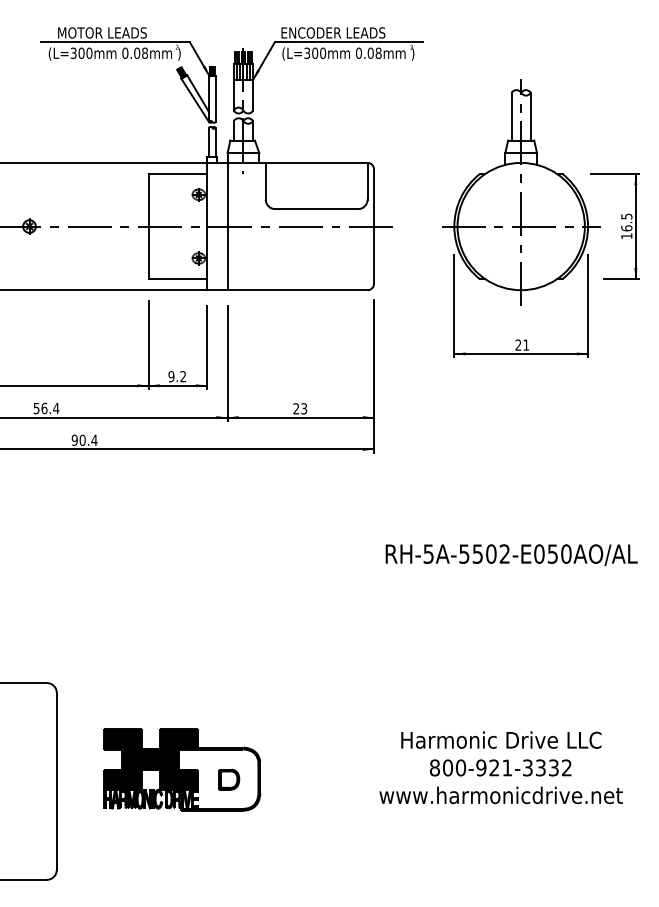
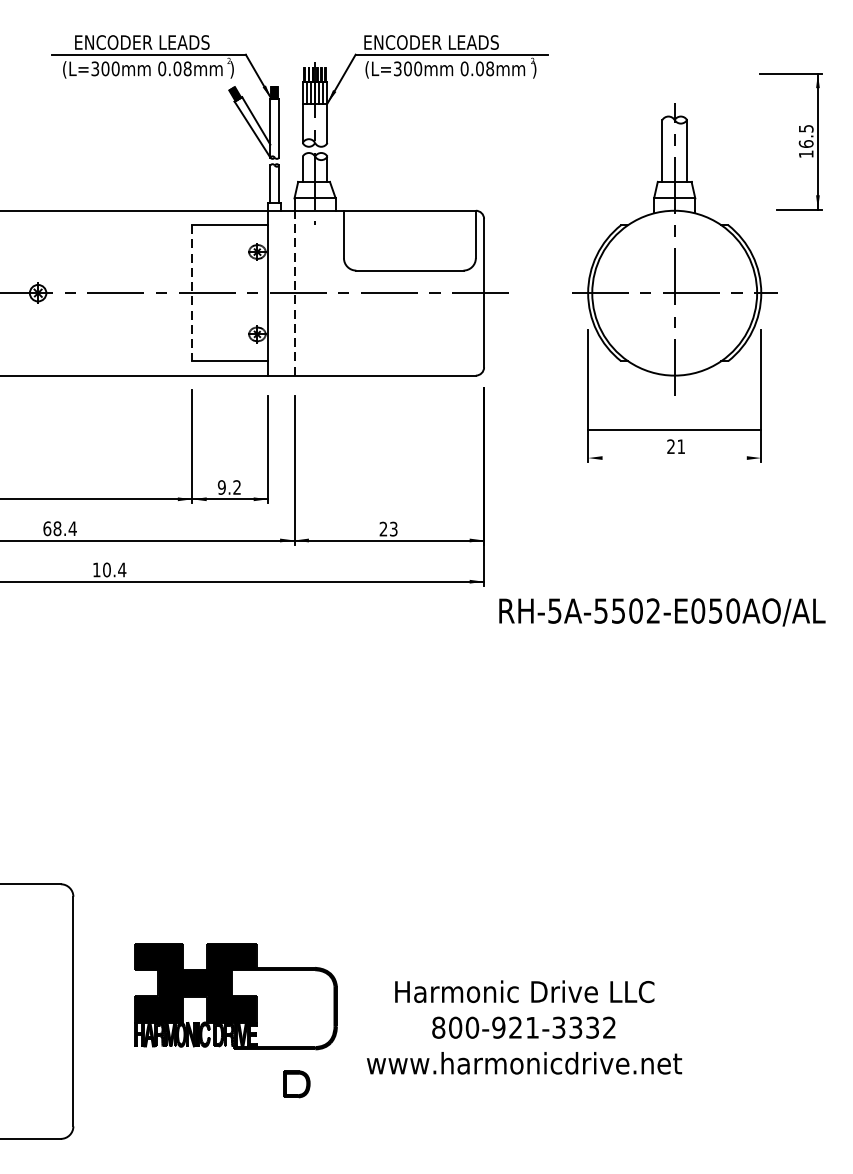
text: (110, 32) -> (142, 41), MOTOR LEADS -> ENCODER LEADS
line: (148, 226) -> (192, 293), solid -> dashed
line: (227, 226) -> (294, 293), solid -> dashed
part: (621, 226) -> (799, 141), moved
line: (521, 353) -> (675, 429), moved
text: (40, 408) -> (52, 528), 56.4 -> 68.4
text: (74, 440) -> (96, 570), 90.4 -> 10.4
text: (511, 554) -> (662, 611), moved
text: (500, 767) -> (523, 1027), moved
part: (229, 779) -> (297, 1084), moved

